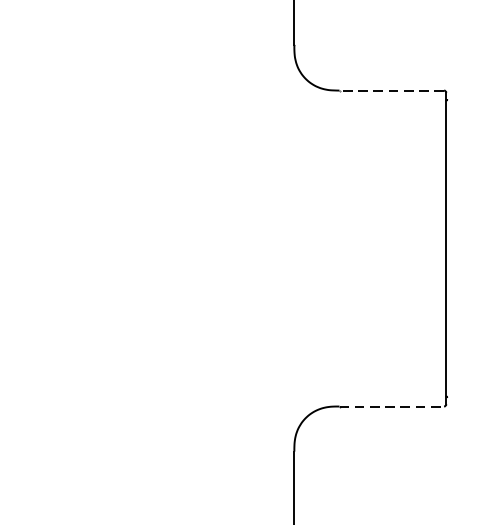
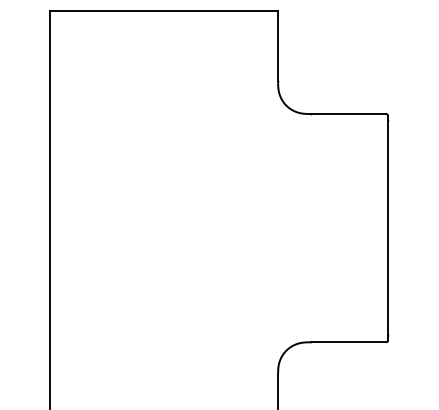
line: (391, 91) -> (348, 114), dashed -> solid
line: (391, 406) -> (348, 342), dashed -> solid

